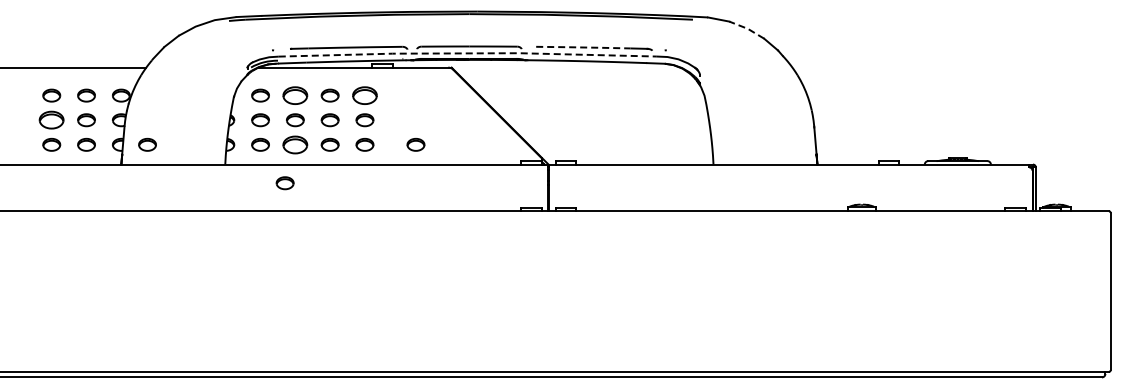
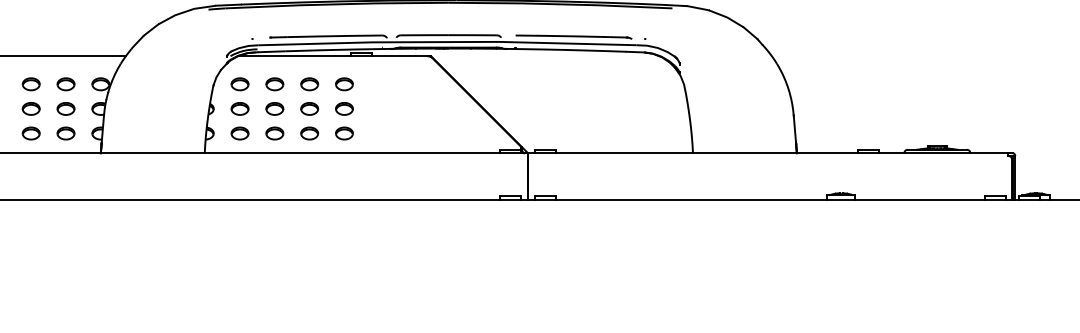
line: (747, 28) -> (726, 17), dashed -> solid
line: (583, 47) -> (562, 36), dashed -> solid
line: (468, 53) -> (447, 42), dashed -> solid
part: (295, 95) -> (274, 84), size x0.71
part: (364, 95) -> (343, 84), size x0.71
part: (51, 120) -> (30, 109), size x0.71
part: (147, 144) -> (126, 133), removed
part: (295, 144) -> (274, 133), size x0.71
part: (415, 144) -> (394, 133), removed
part: (284, 183) -> (263, 172), removed

